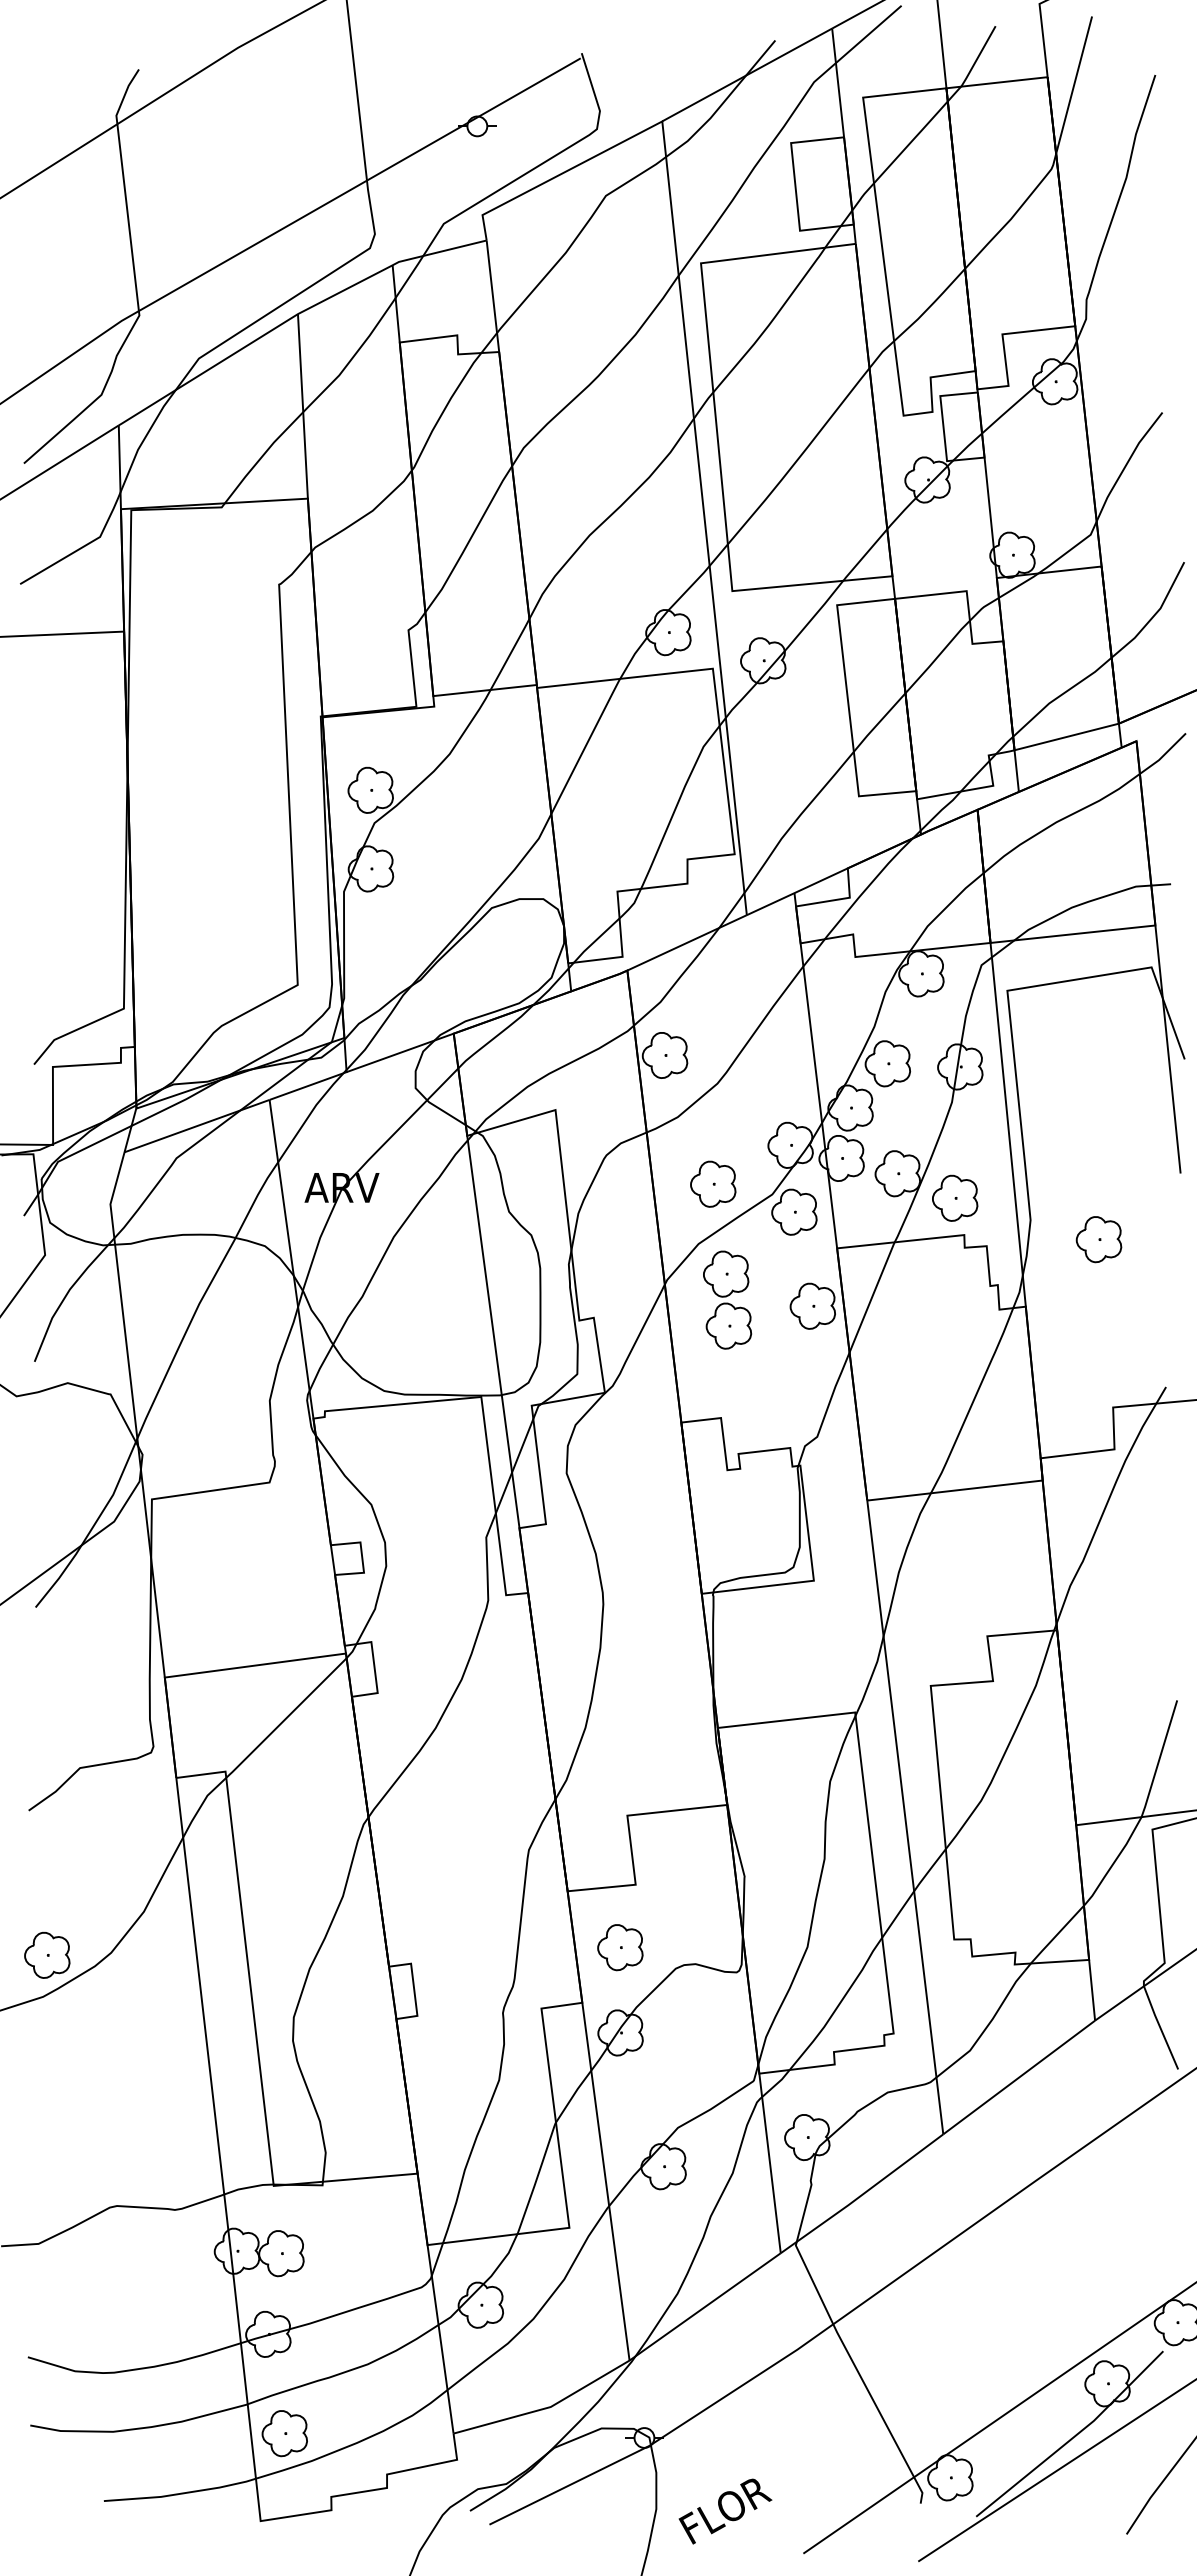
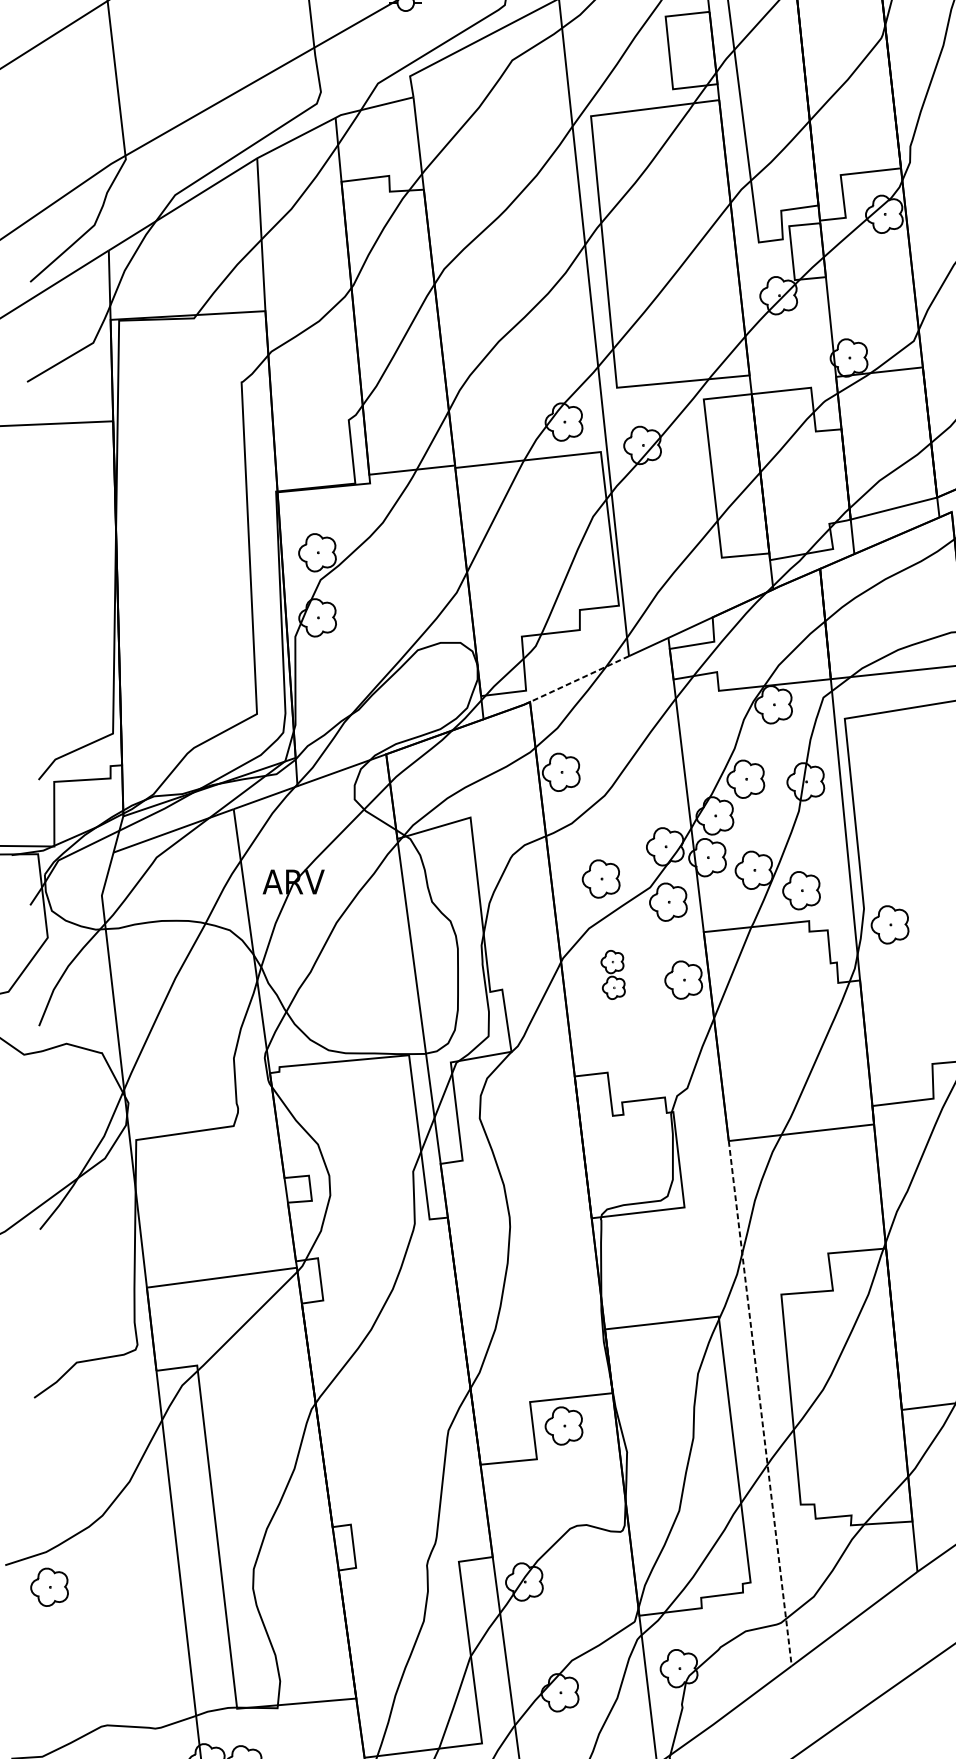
line: (687, 942) -> (579, 678), solid -> dashed
part: (1098, 1239) -> (889, 924), moved
part: (727, 1299) -> (612, 974), size x0.6
line: (905, 1817) -> (760, 1403), solid -> dashed
part: (620, 1947) -> (564, 1425), moved
part: (47, 1954) -> (49, 1586), moved

